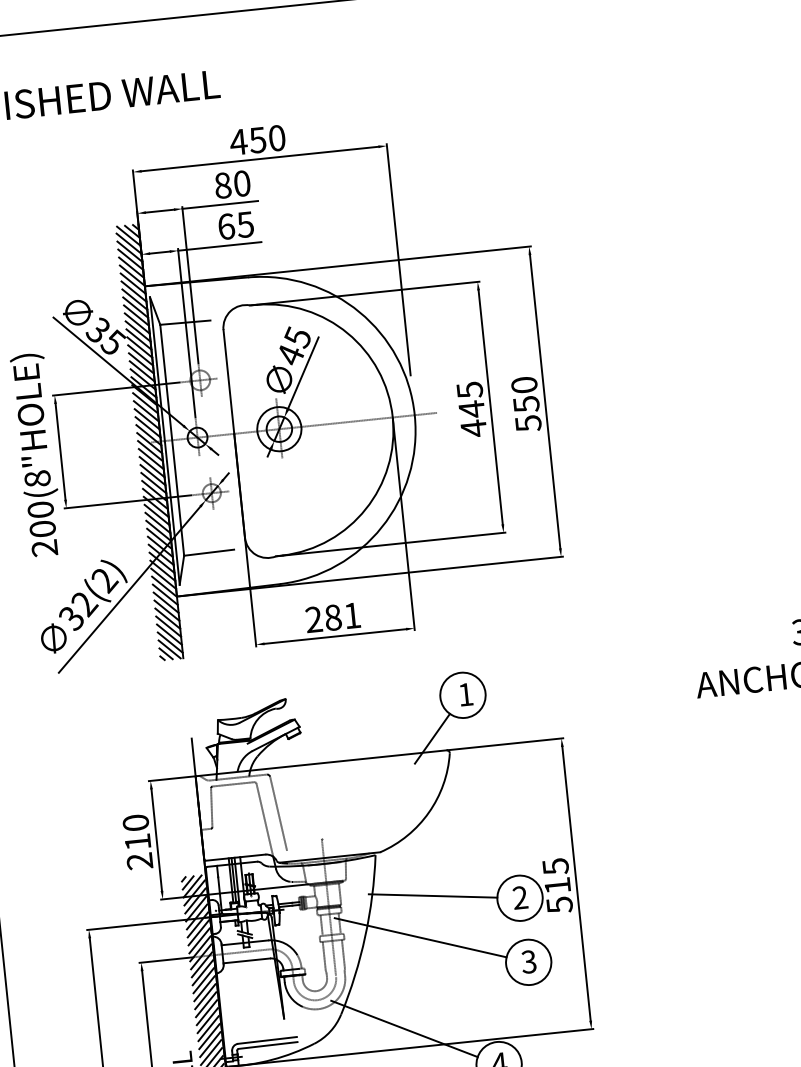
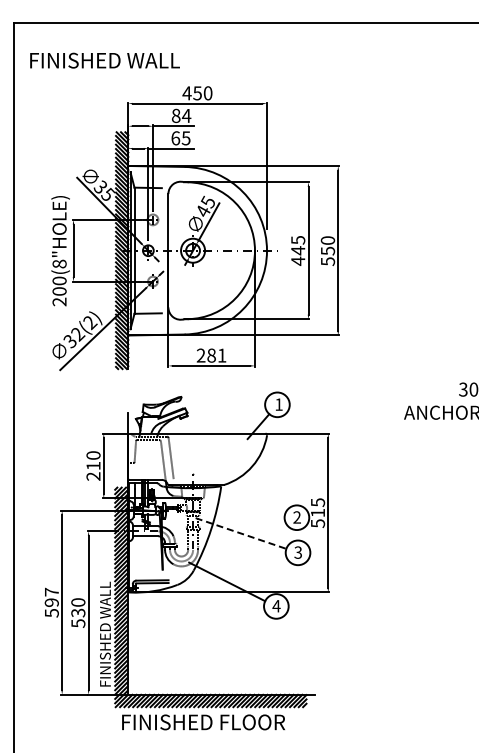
text: (241, 182) -> (186, 115), 80 -> 84
line: (432, 895) -> (249, 511), removed
line: (421, 937) -> (241, 533), solid -> dashed

